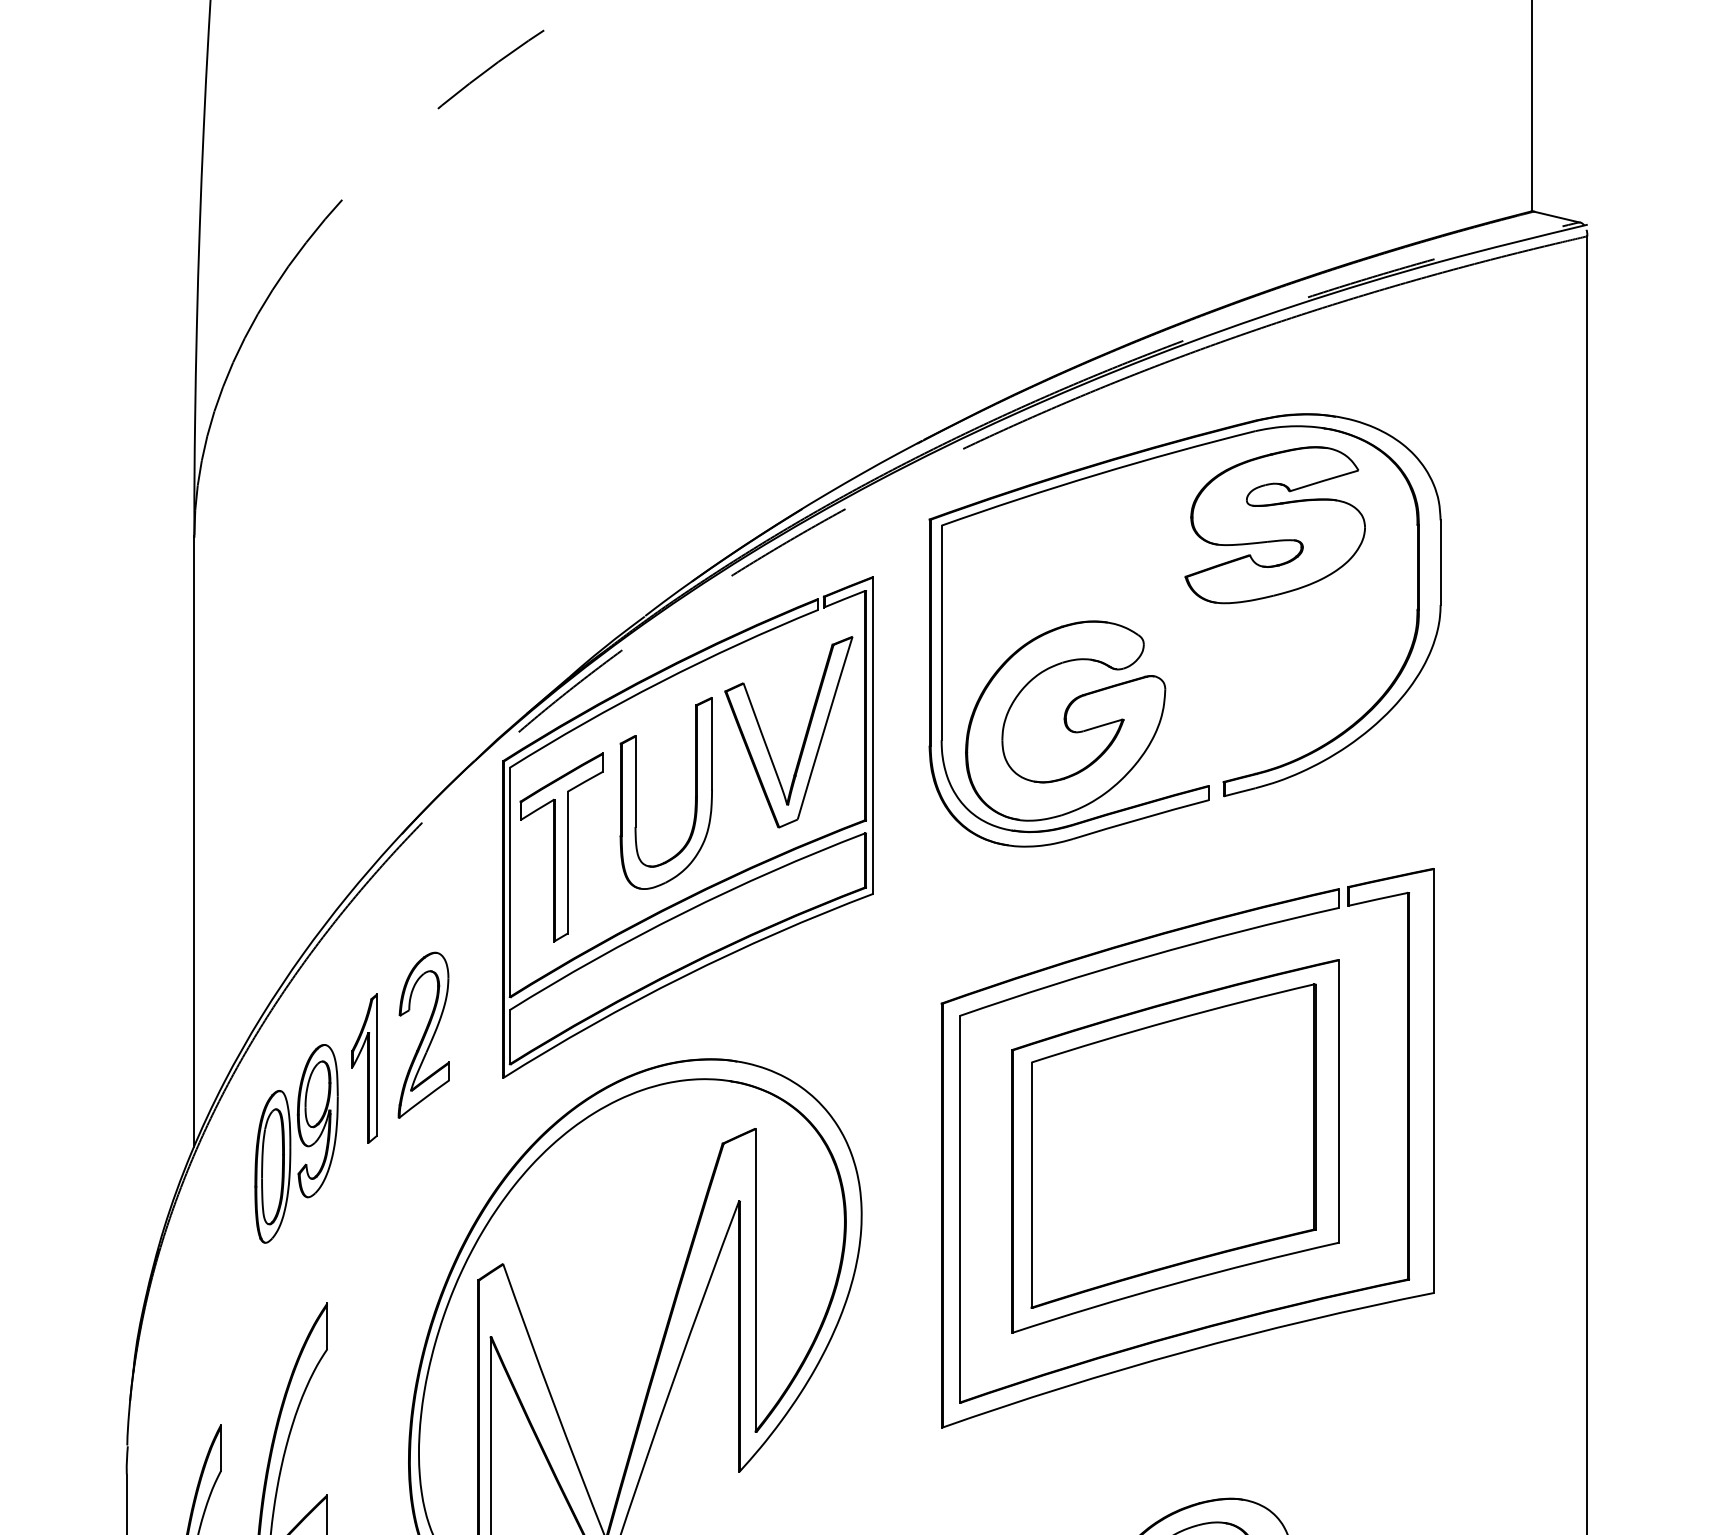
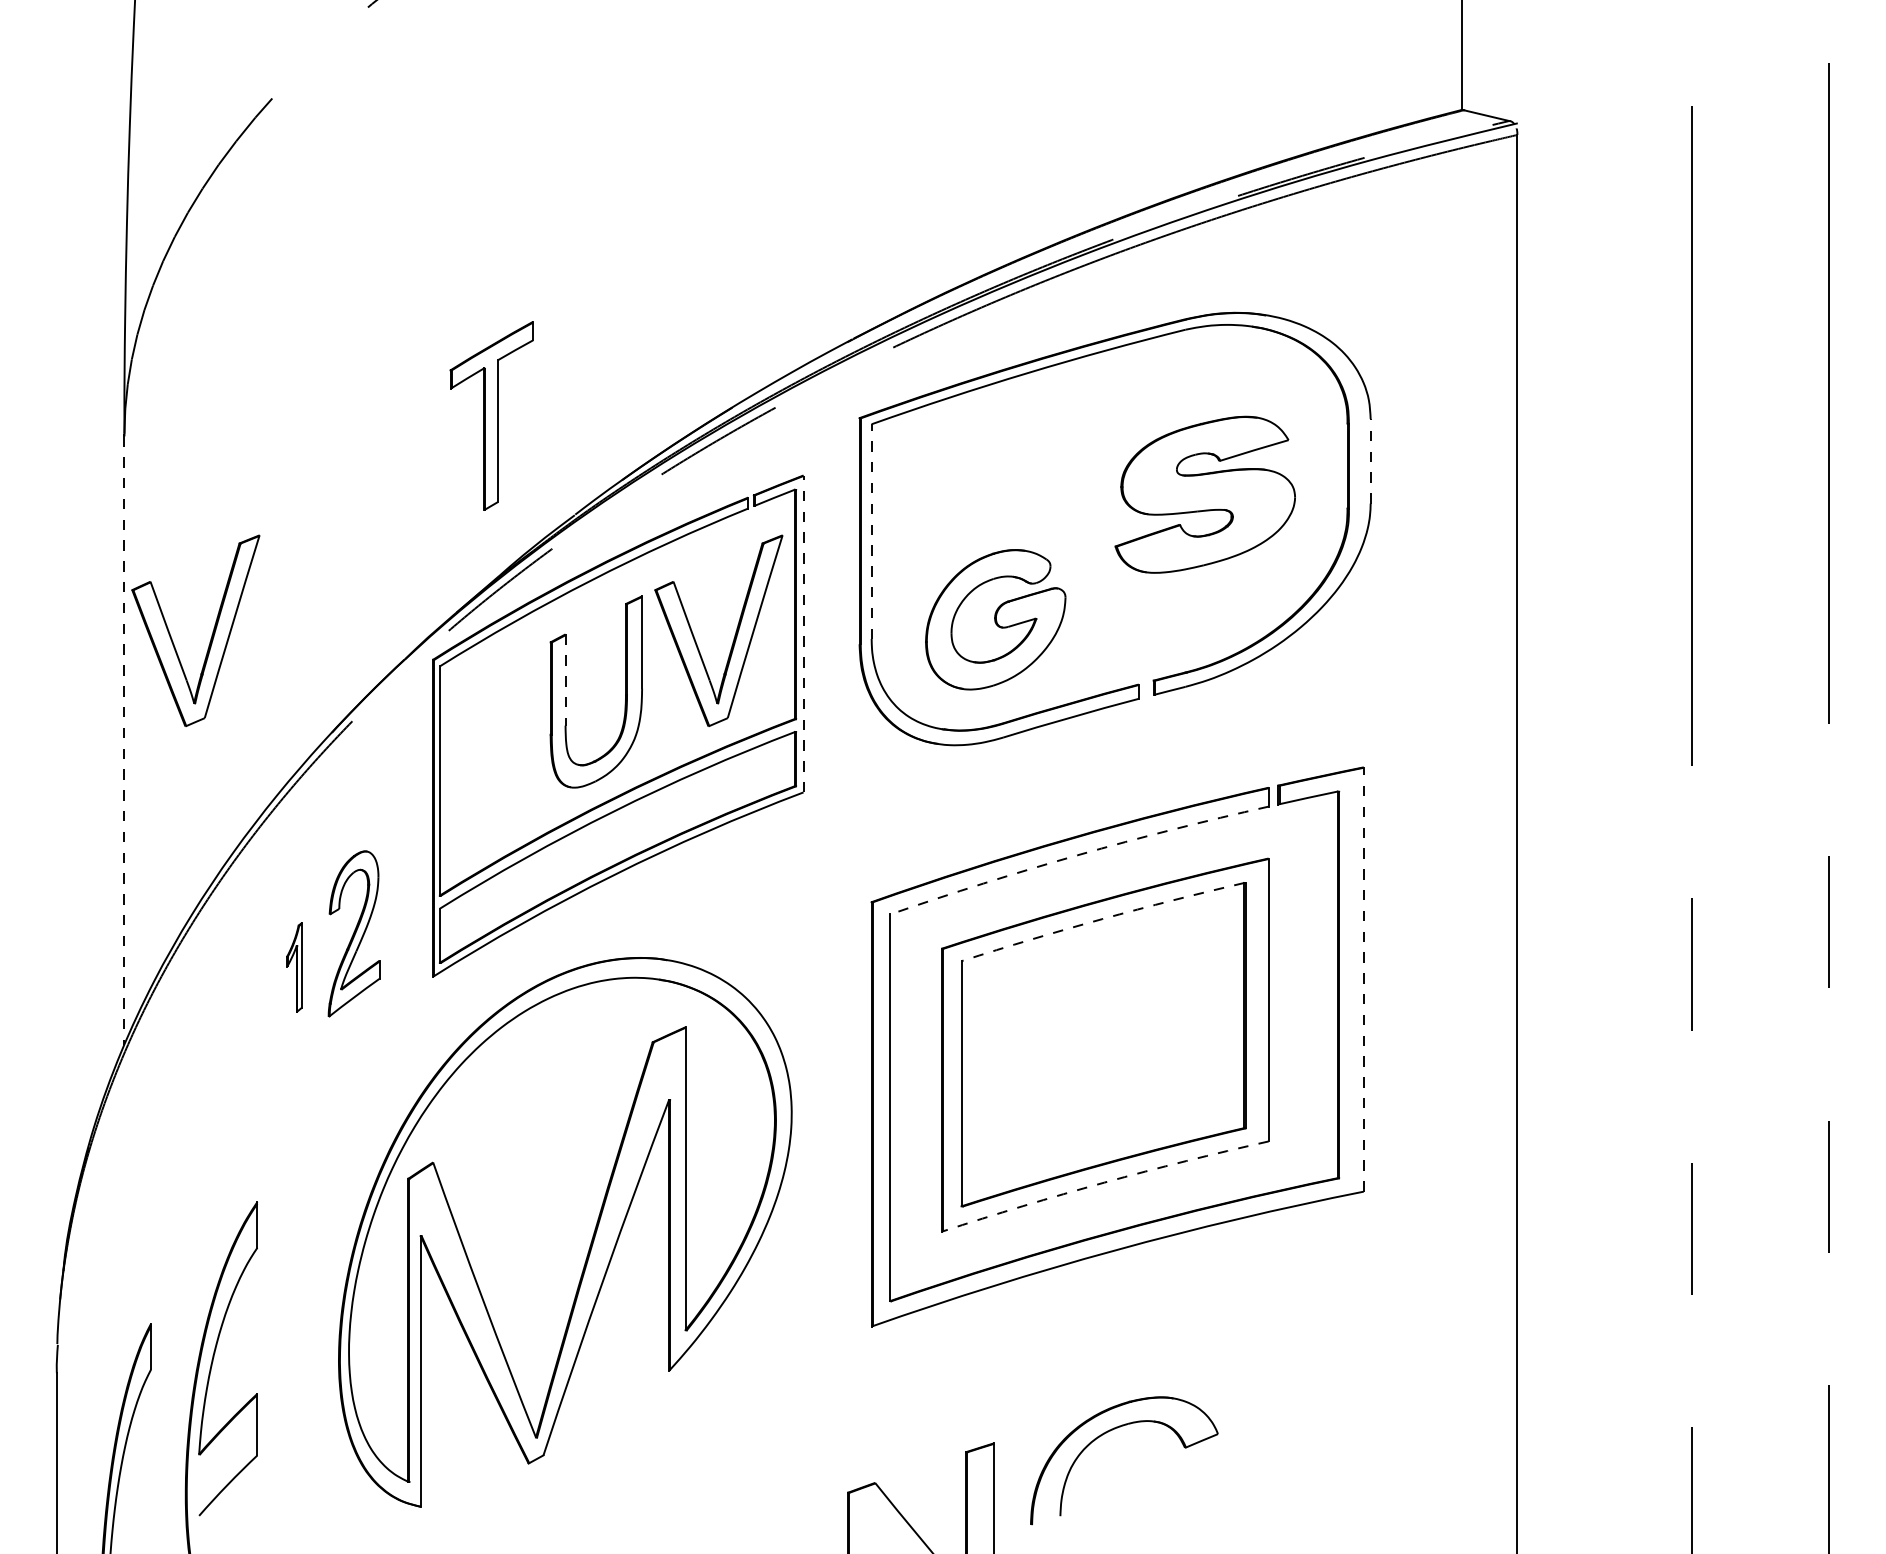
part: (1274, 524) -> (1204, 494), moved
line: (1440, 561) -> (1370, 460), solid -> dashed
line: (941, 632) -> (871, 531), solid -> dashed
part: (1065, 720) -> (995, 619), size x0.7
line: (873, 734) -> (803, 633), solid -> dashed
part: (281, 736) -> (211, 635), added
line: (635, 781) -> (565, 680), solid -> dashed
line: (194, 842) -> (124, 741), solid -> dashed
part: (561, 846) -> (491, 415), moved
arc: (1147, 956) -> (1077, 855), solid -> dashed
arc: (1172, 1020) -> (1102, 919), solid -> dashed
part: (364, 1068) -> (294, 967), size x0.6
line: (1433, 1080) -> (1363, 979), solid -> dashed
part: (296, 1143) -> (226, 1042), removed
arc: (1174, 1283) -> (1104, 1182), solid -> dashed

